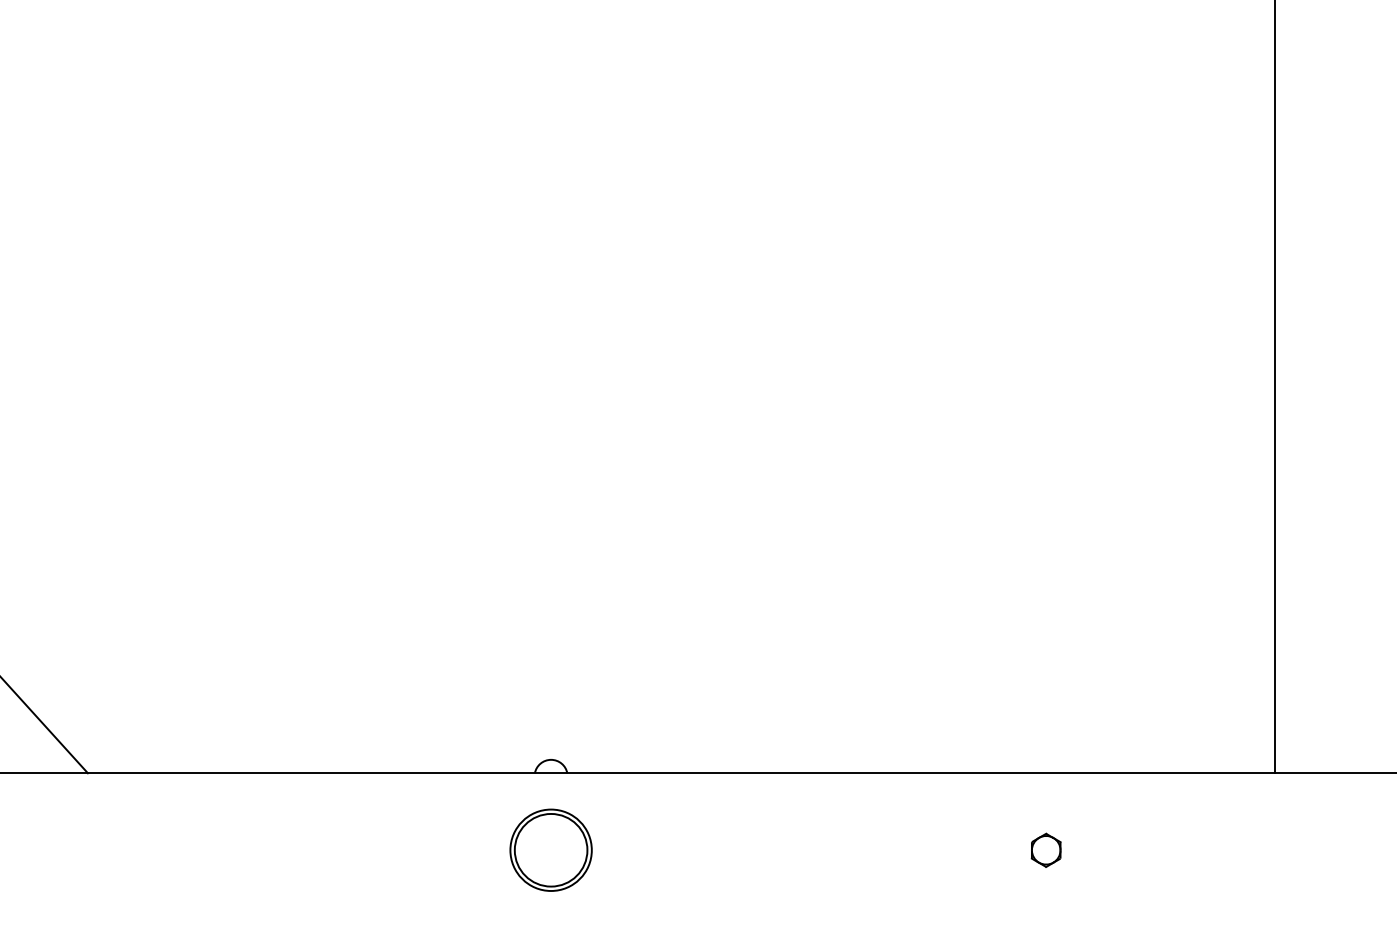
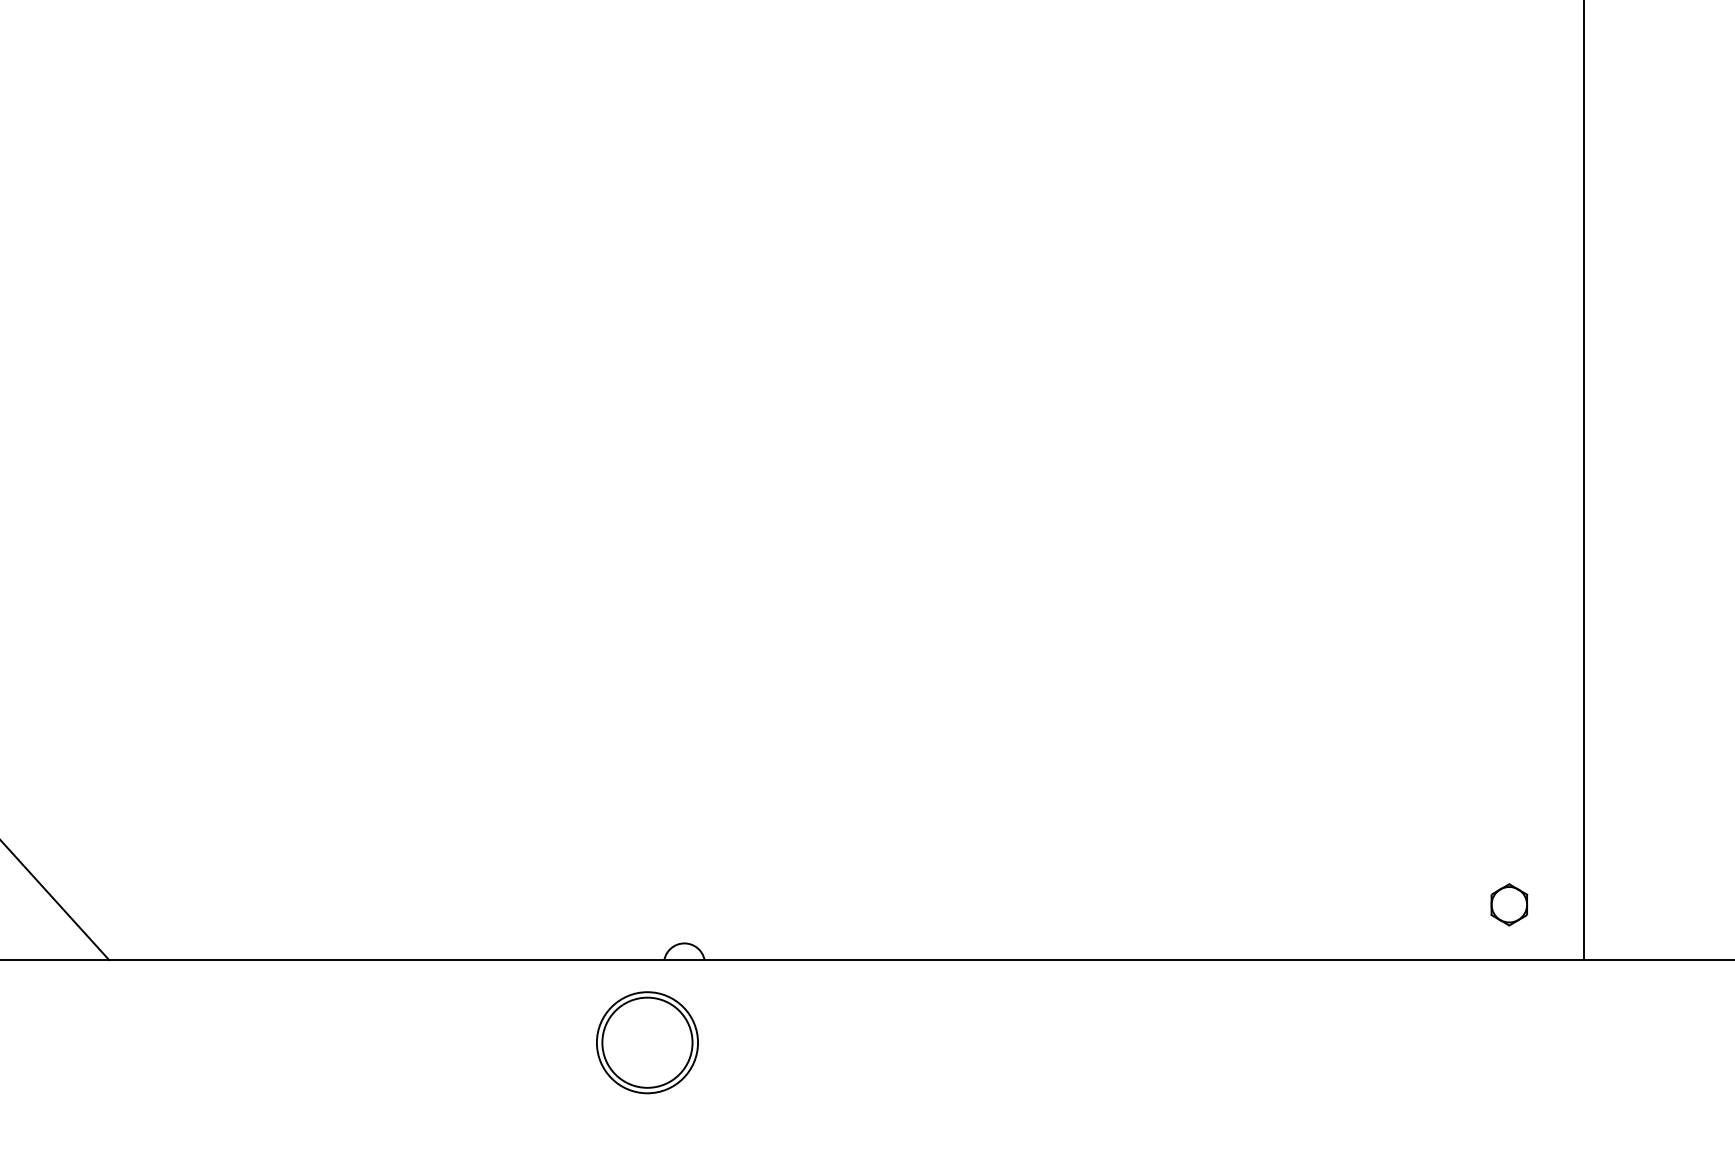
part: (551, 850) -> (647, 1042), moved
part: (1046, 850) -> (1509, 904), moved

